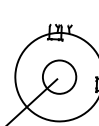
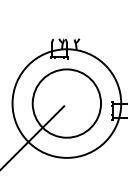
circle: (59, 77) -> (66, 103), size x1.67

